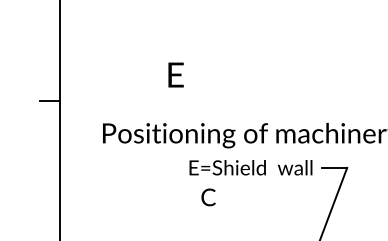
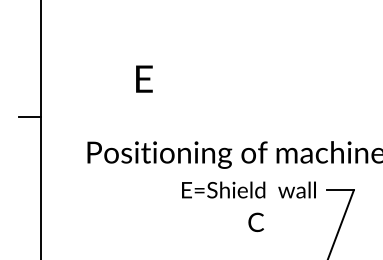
text: (175, 74) -> (143, 78), moved
text: (208, 197) -> (256, 222), moved

